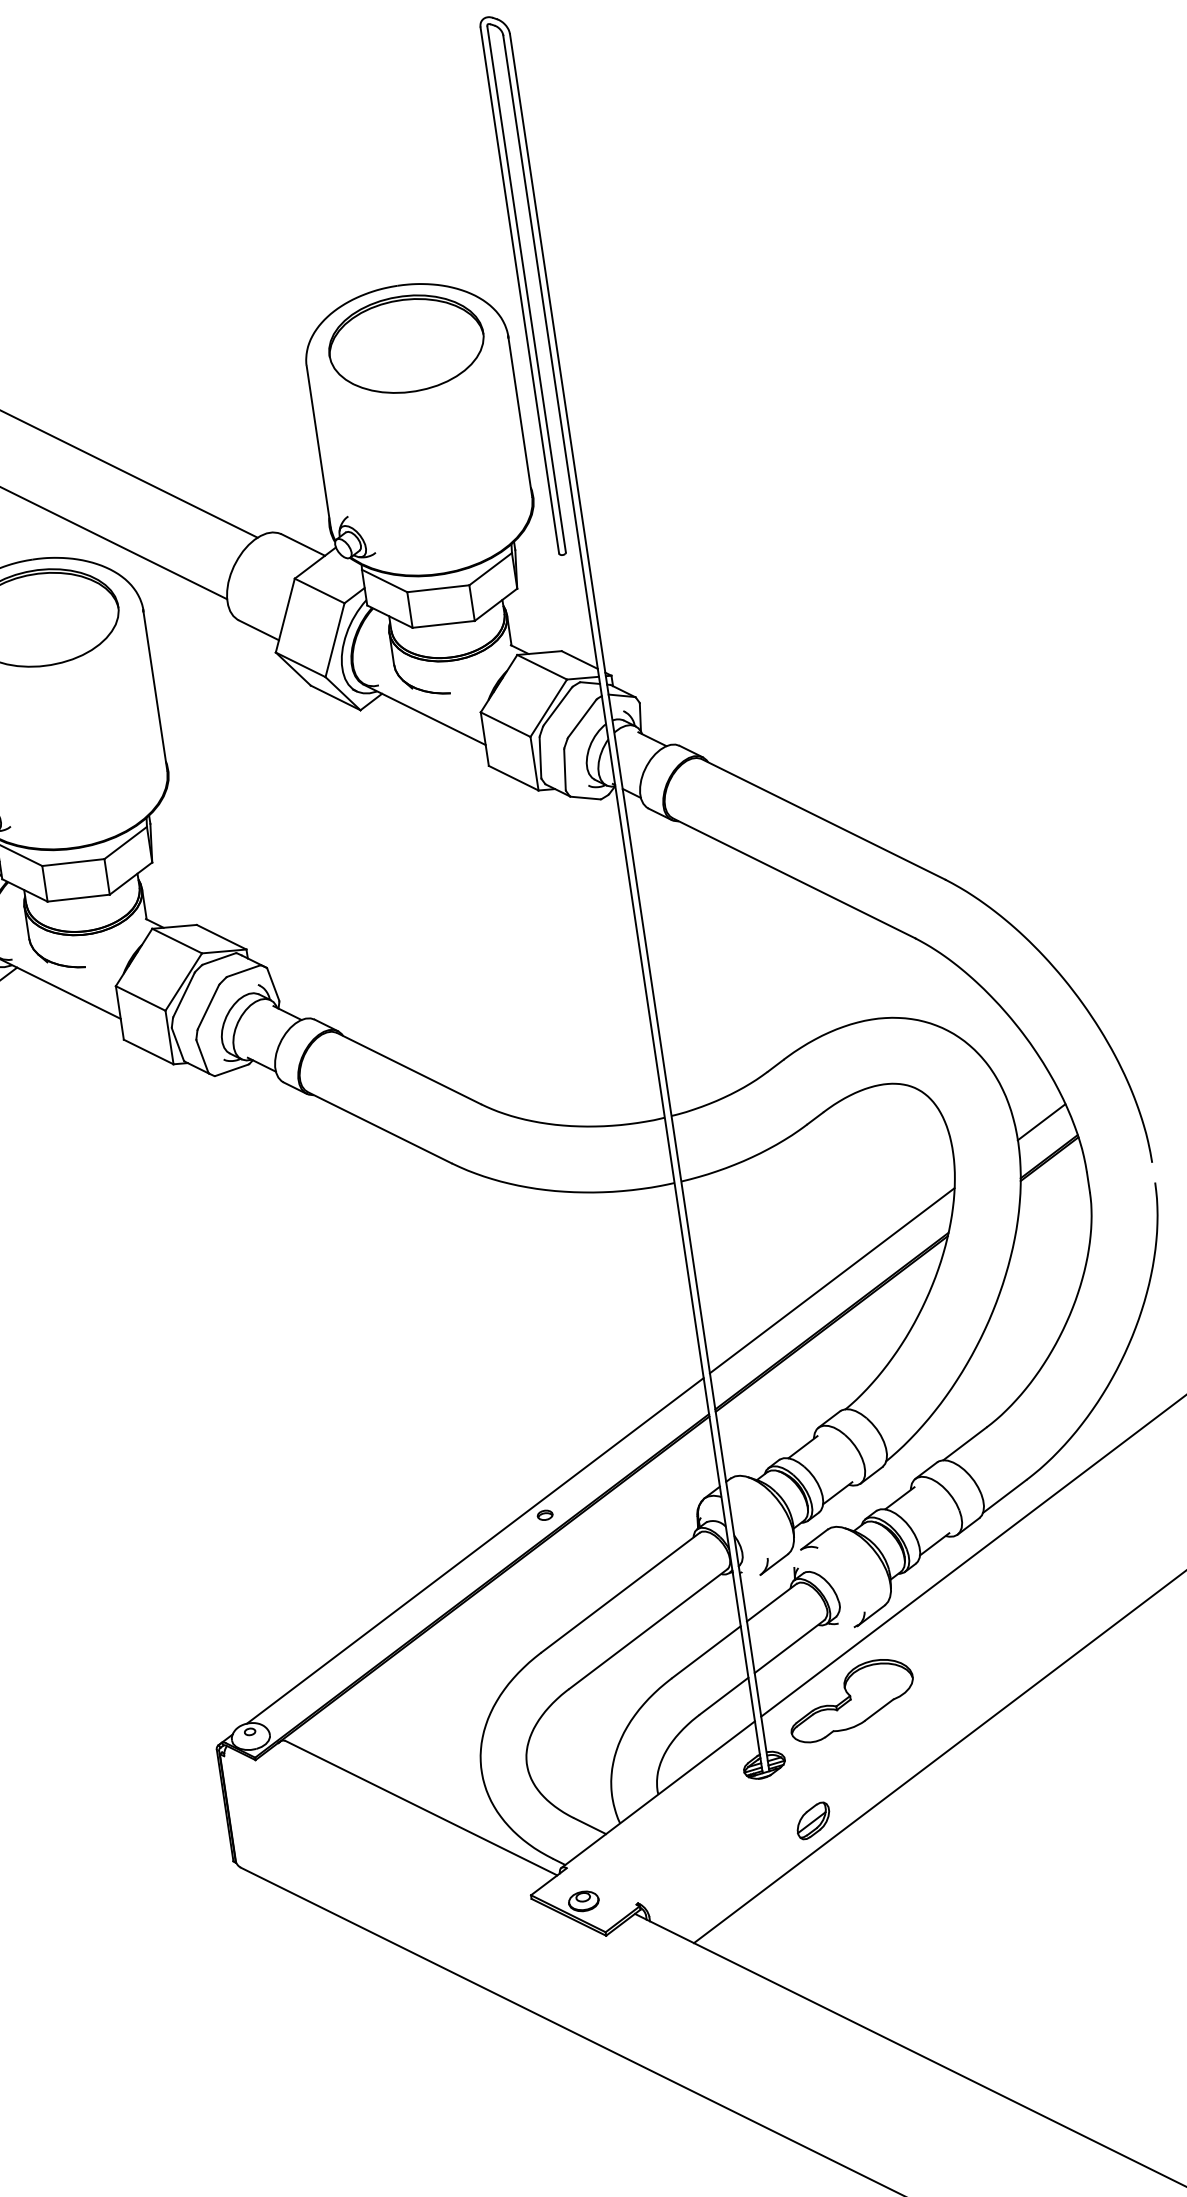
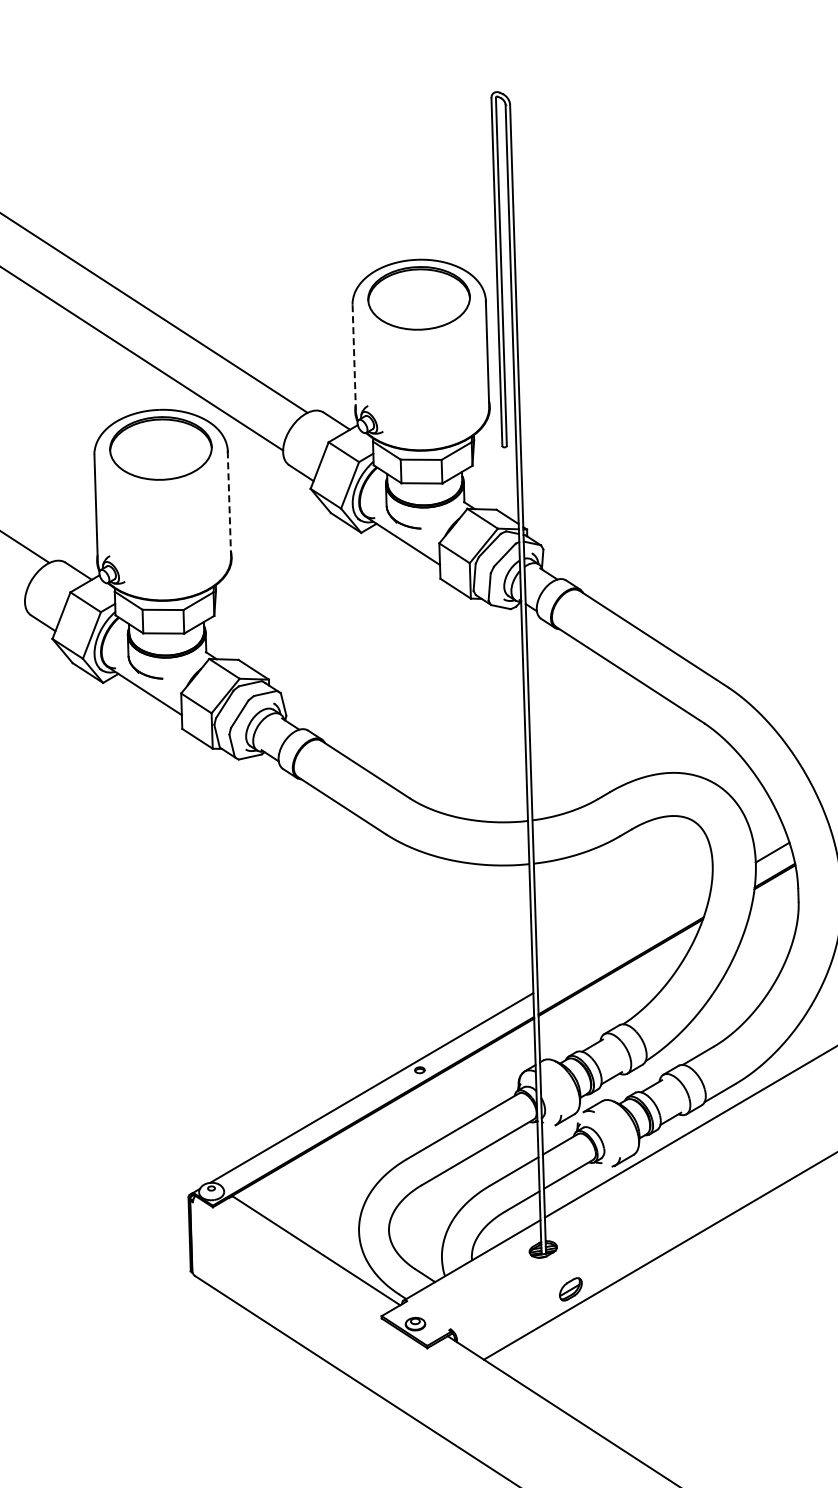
line: (319, 446) -> (354, 358), solid -> dashed
line: (155, 689) -> (229, 503), solid -> dashed
line: (830, 1280) -> (623, 939), removed
part: (850, 1699) -> (604, 1213), removed

